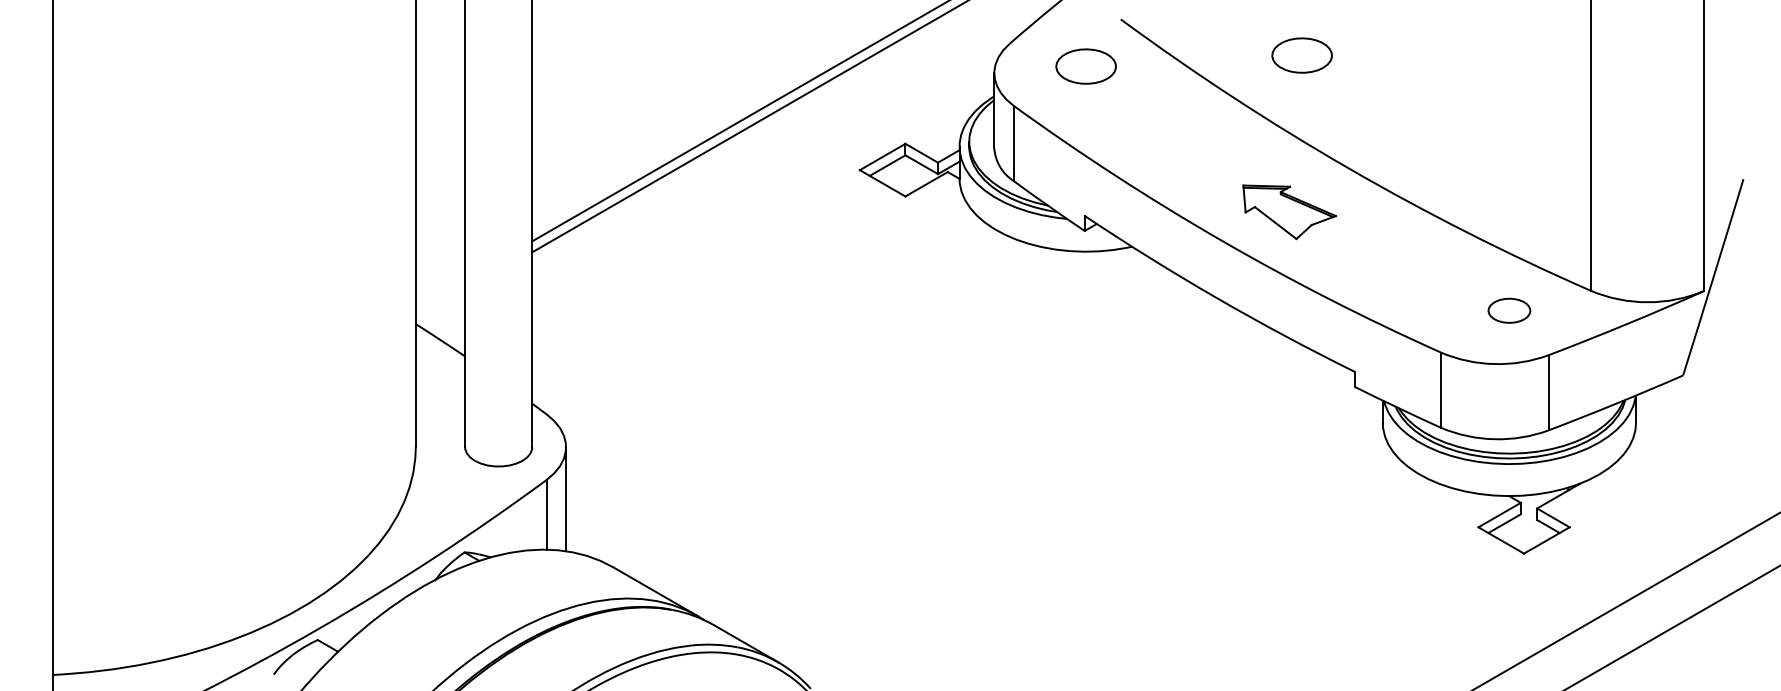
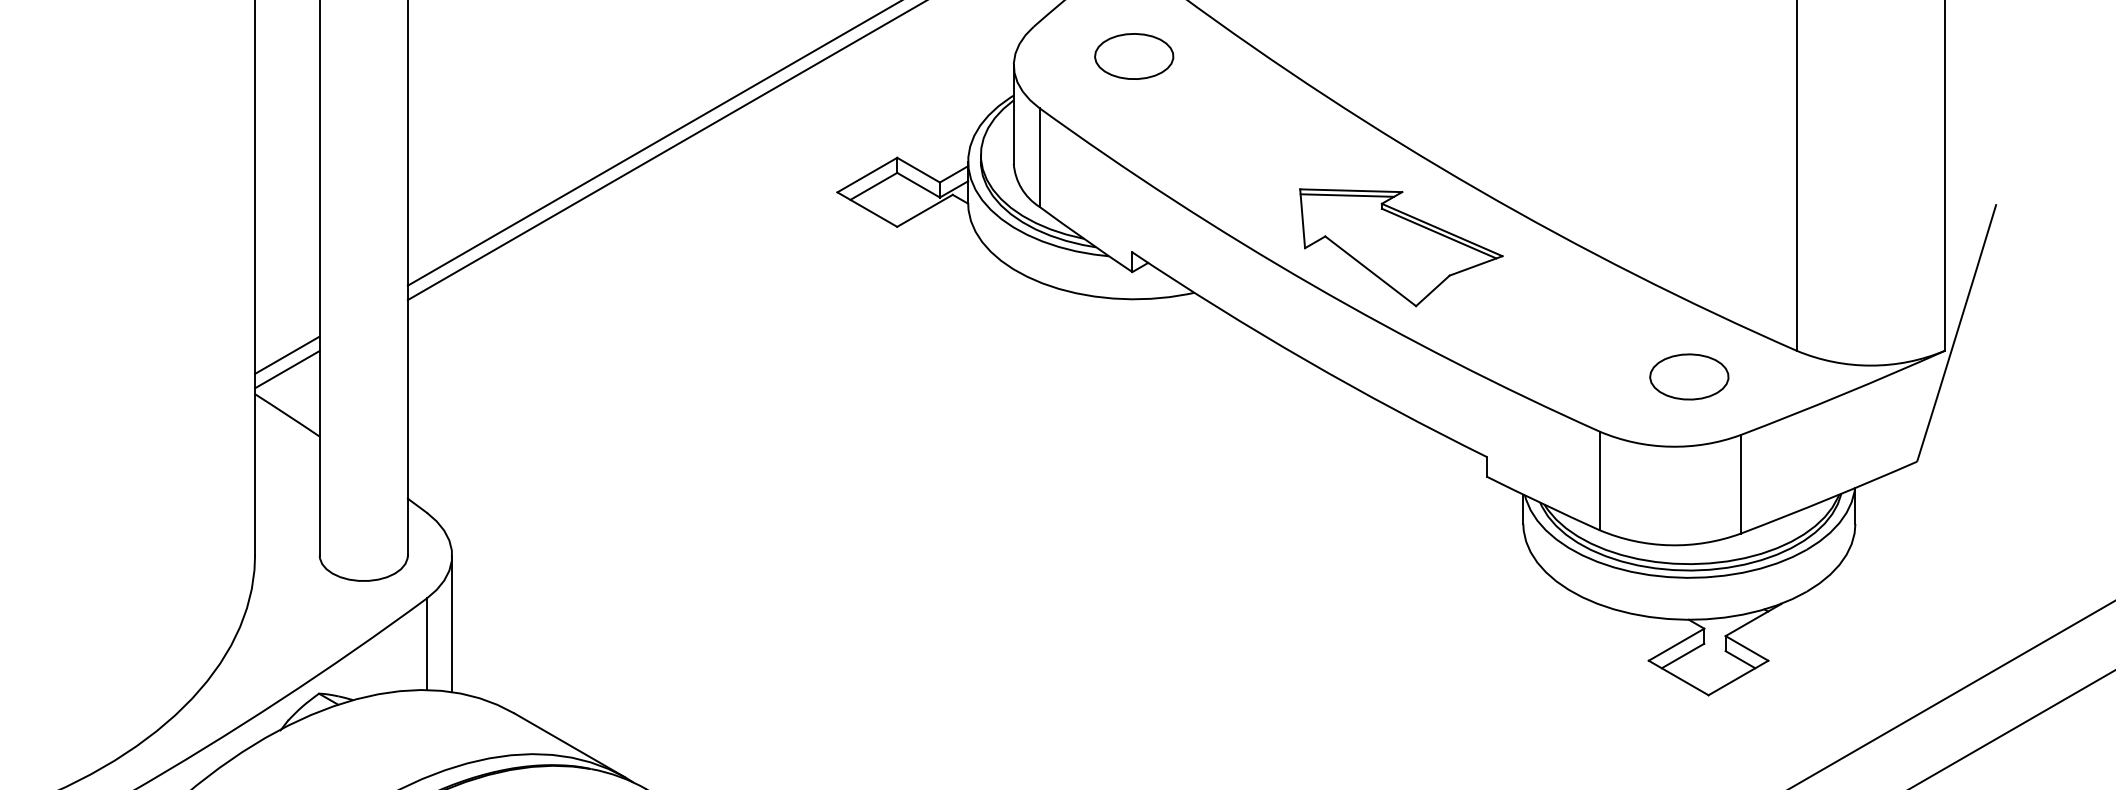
part: (1301, 55) -> (1416, 41), removed
part: (1289, 211) -> (1400, 246), size x1.67
line: (440, 294) -> (287, 355), added
line: (440, 305) -> (287, 369), added
part: (1509, 310) -> (1689, 376), size x1.43

